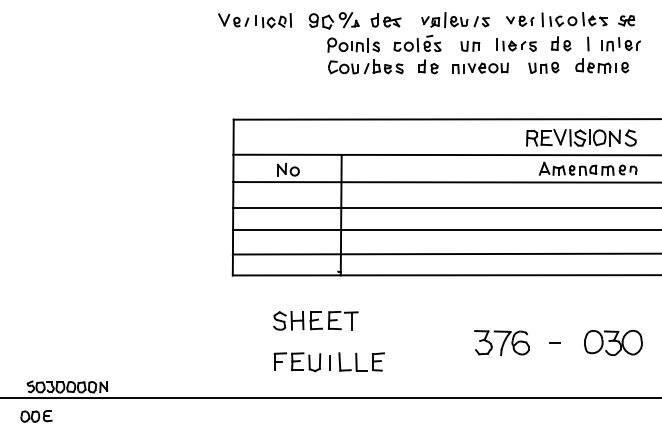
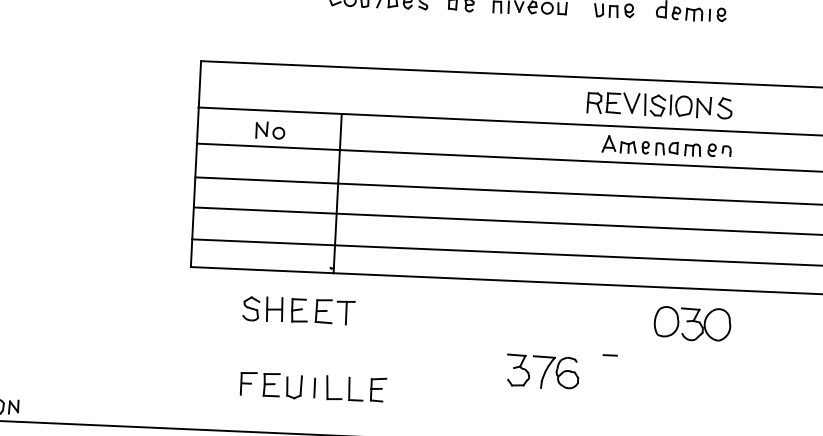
part: (315, 320) -> (298, 310), moved
line: (554, 342) -> (609, 354), moved
part: (613, 342) -> (692, 323), moved

